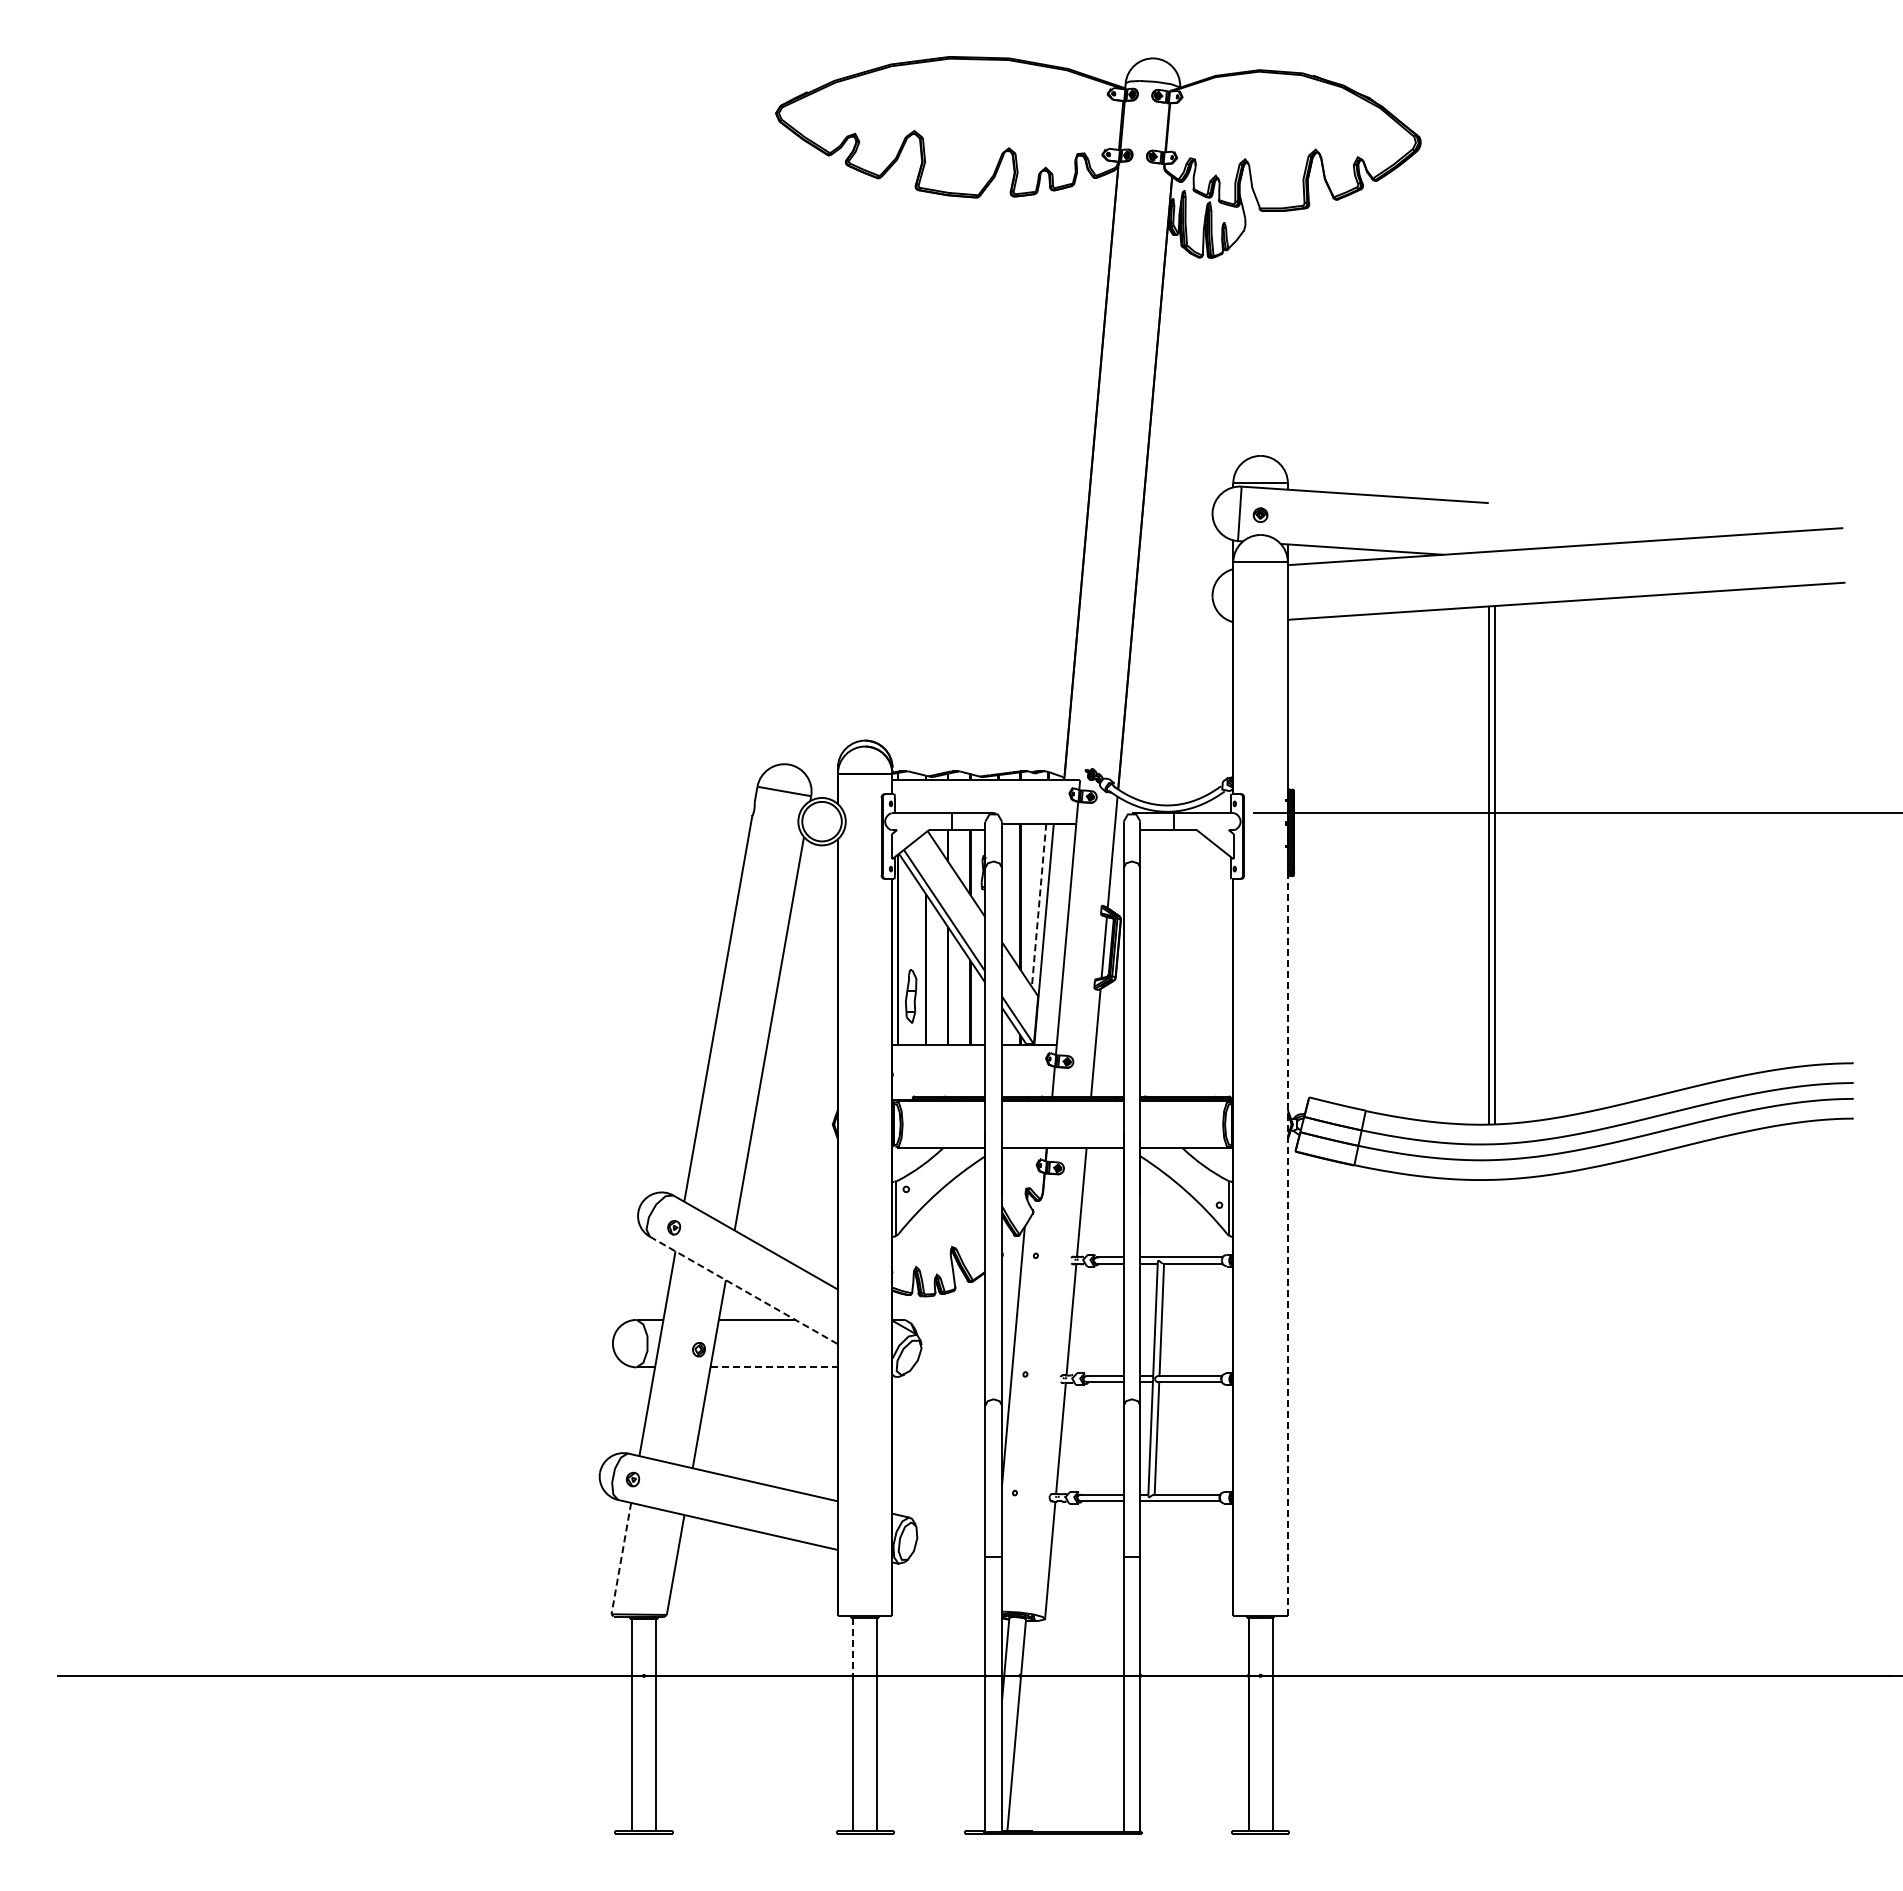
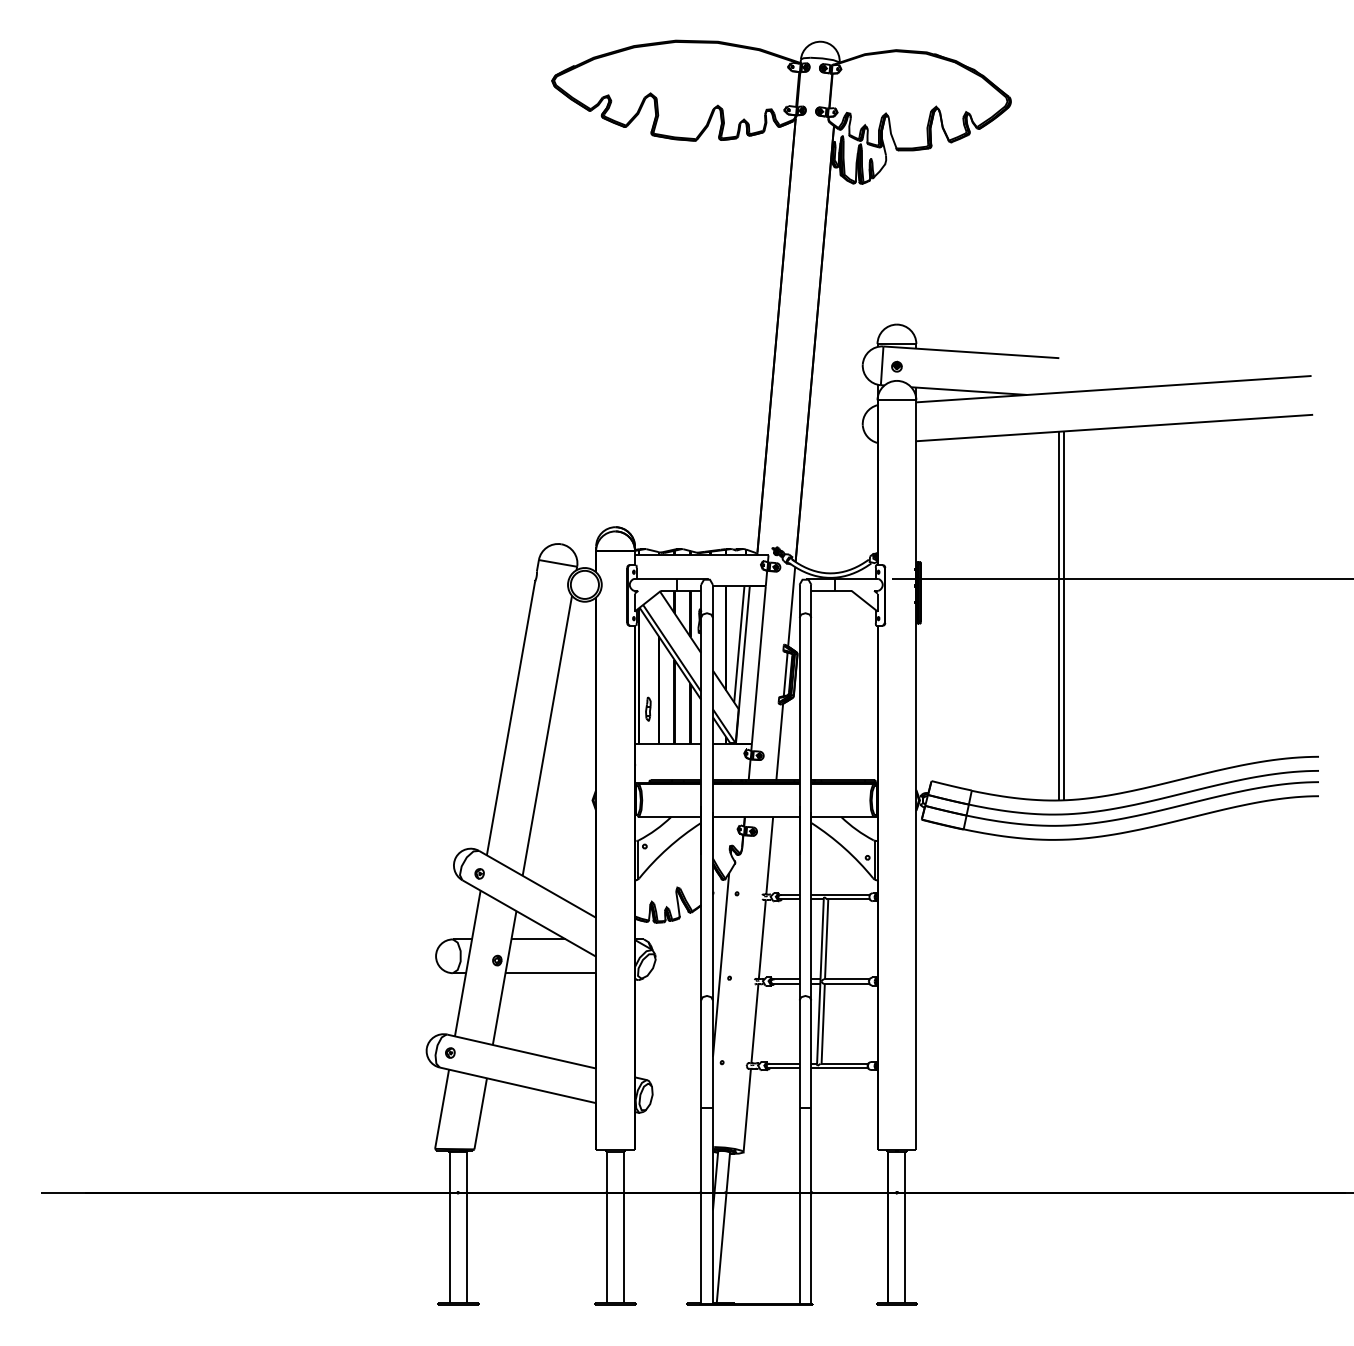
line: (1039, 905) -> (739, 644), dashed -> solid
part: (911, 996) -> (648, 709), size x0.62
line: (1287, 1231) -> (916, 876), dashed -> solid
line: (744, 1290) -> (529, 918), dashed -> solid
line: (774, 1367) -> (551, 973), dashed -> solid
line: (621, 1558) -> (442, 1109), dashed -> solid
line: (853, 1647) -> (607, 1172), dashed -> solid

